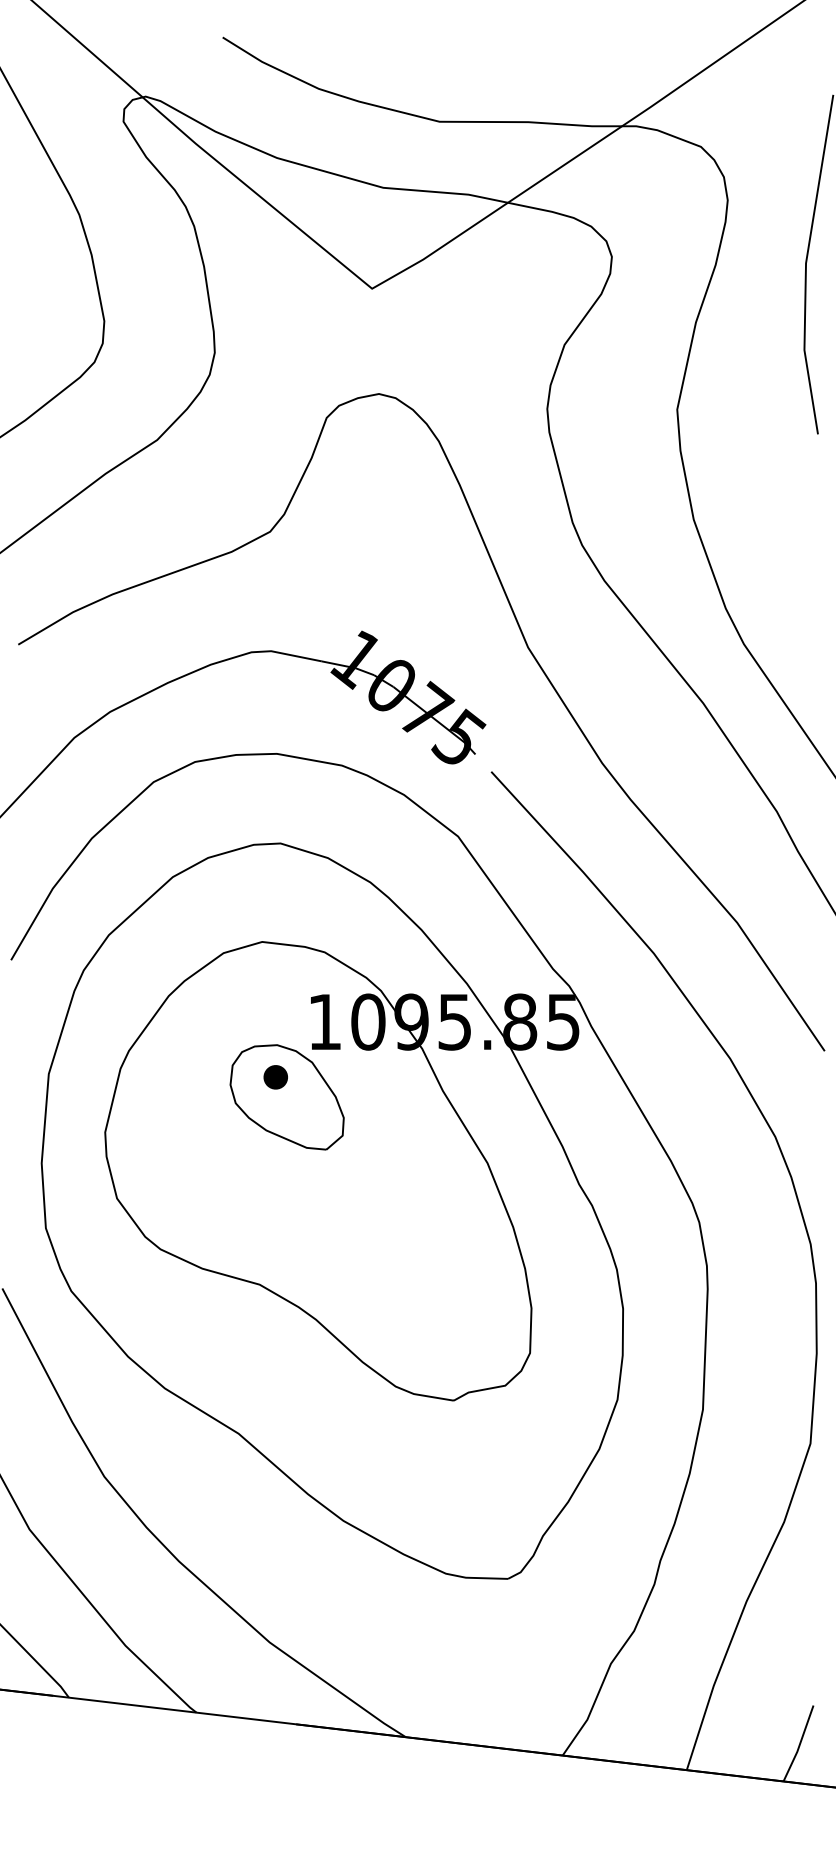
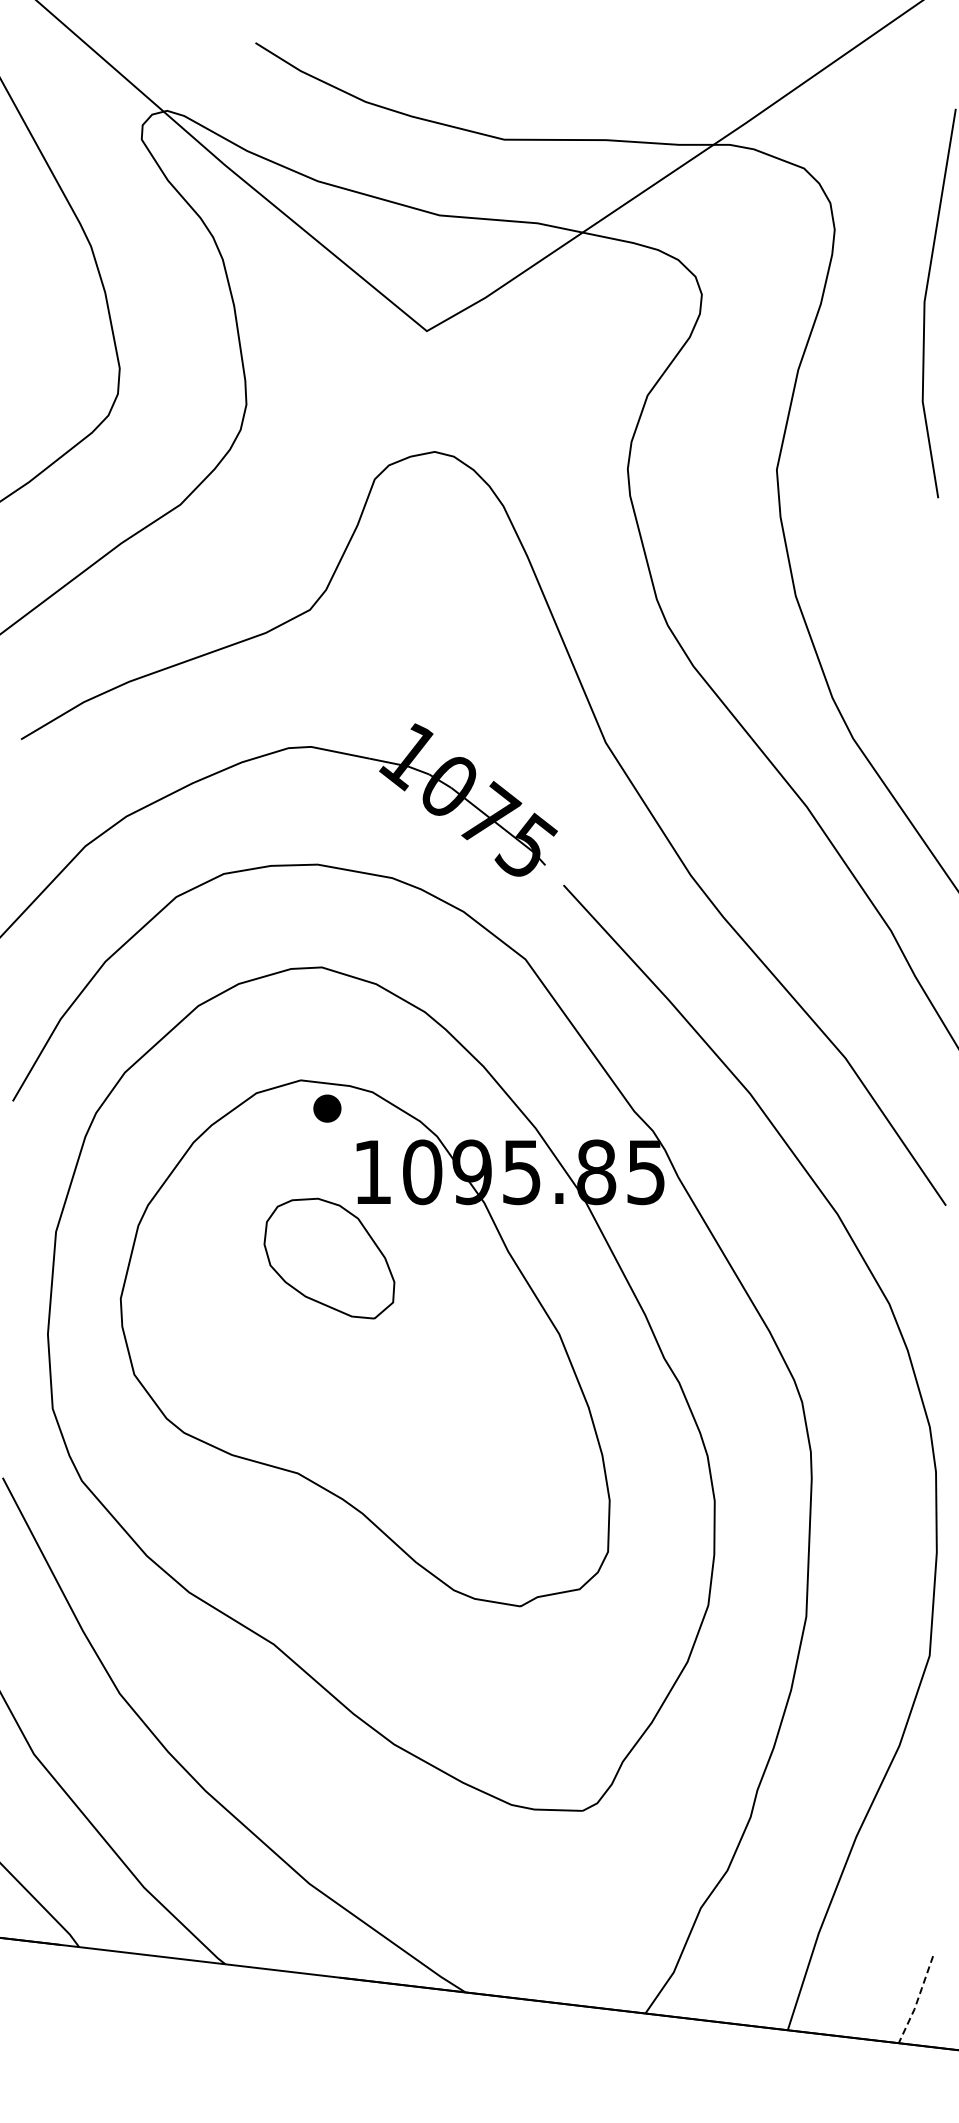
part: (275, 1077) -> (327, 1108), moved
line: (799, 1744) -> (917, 2000), solid -> dashed

